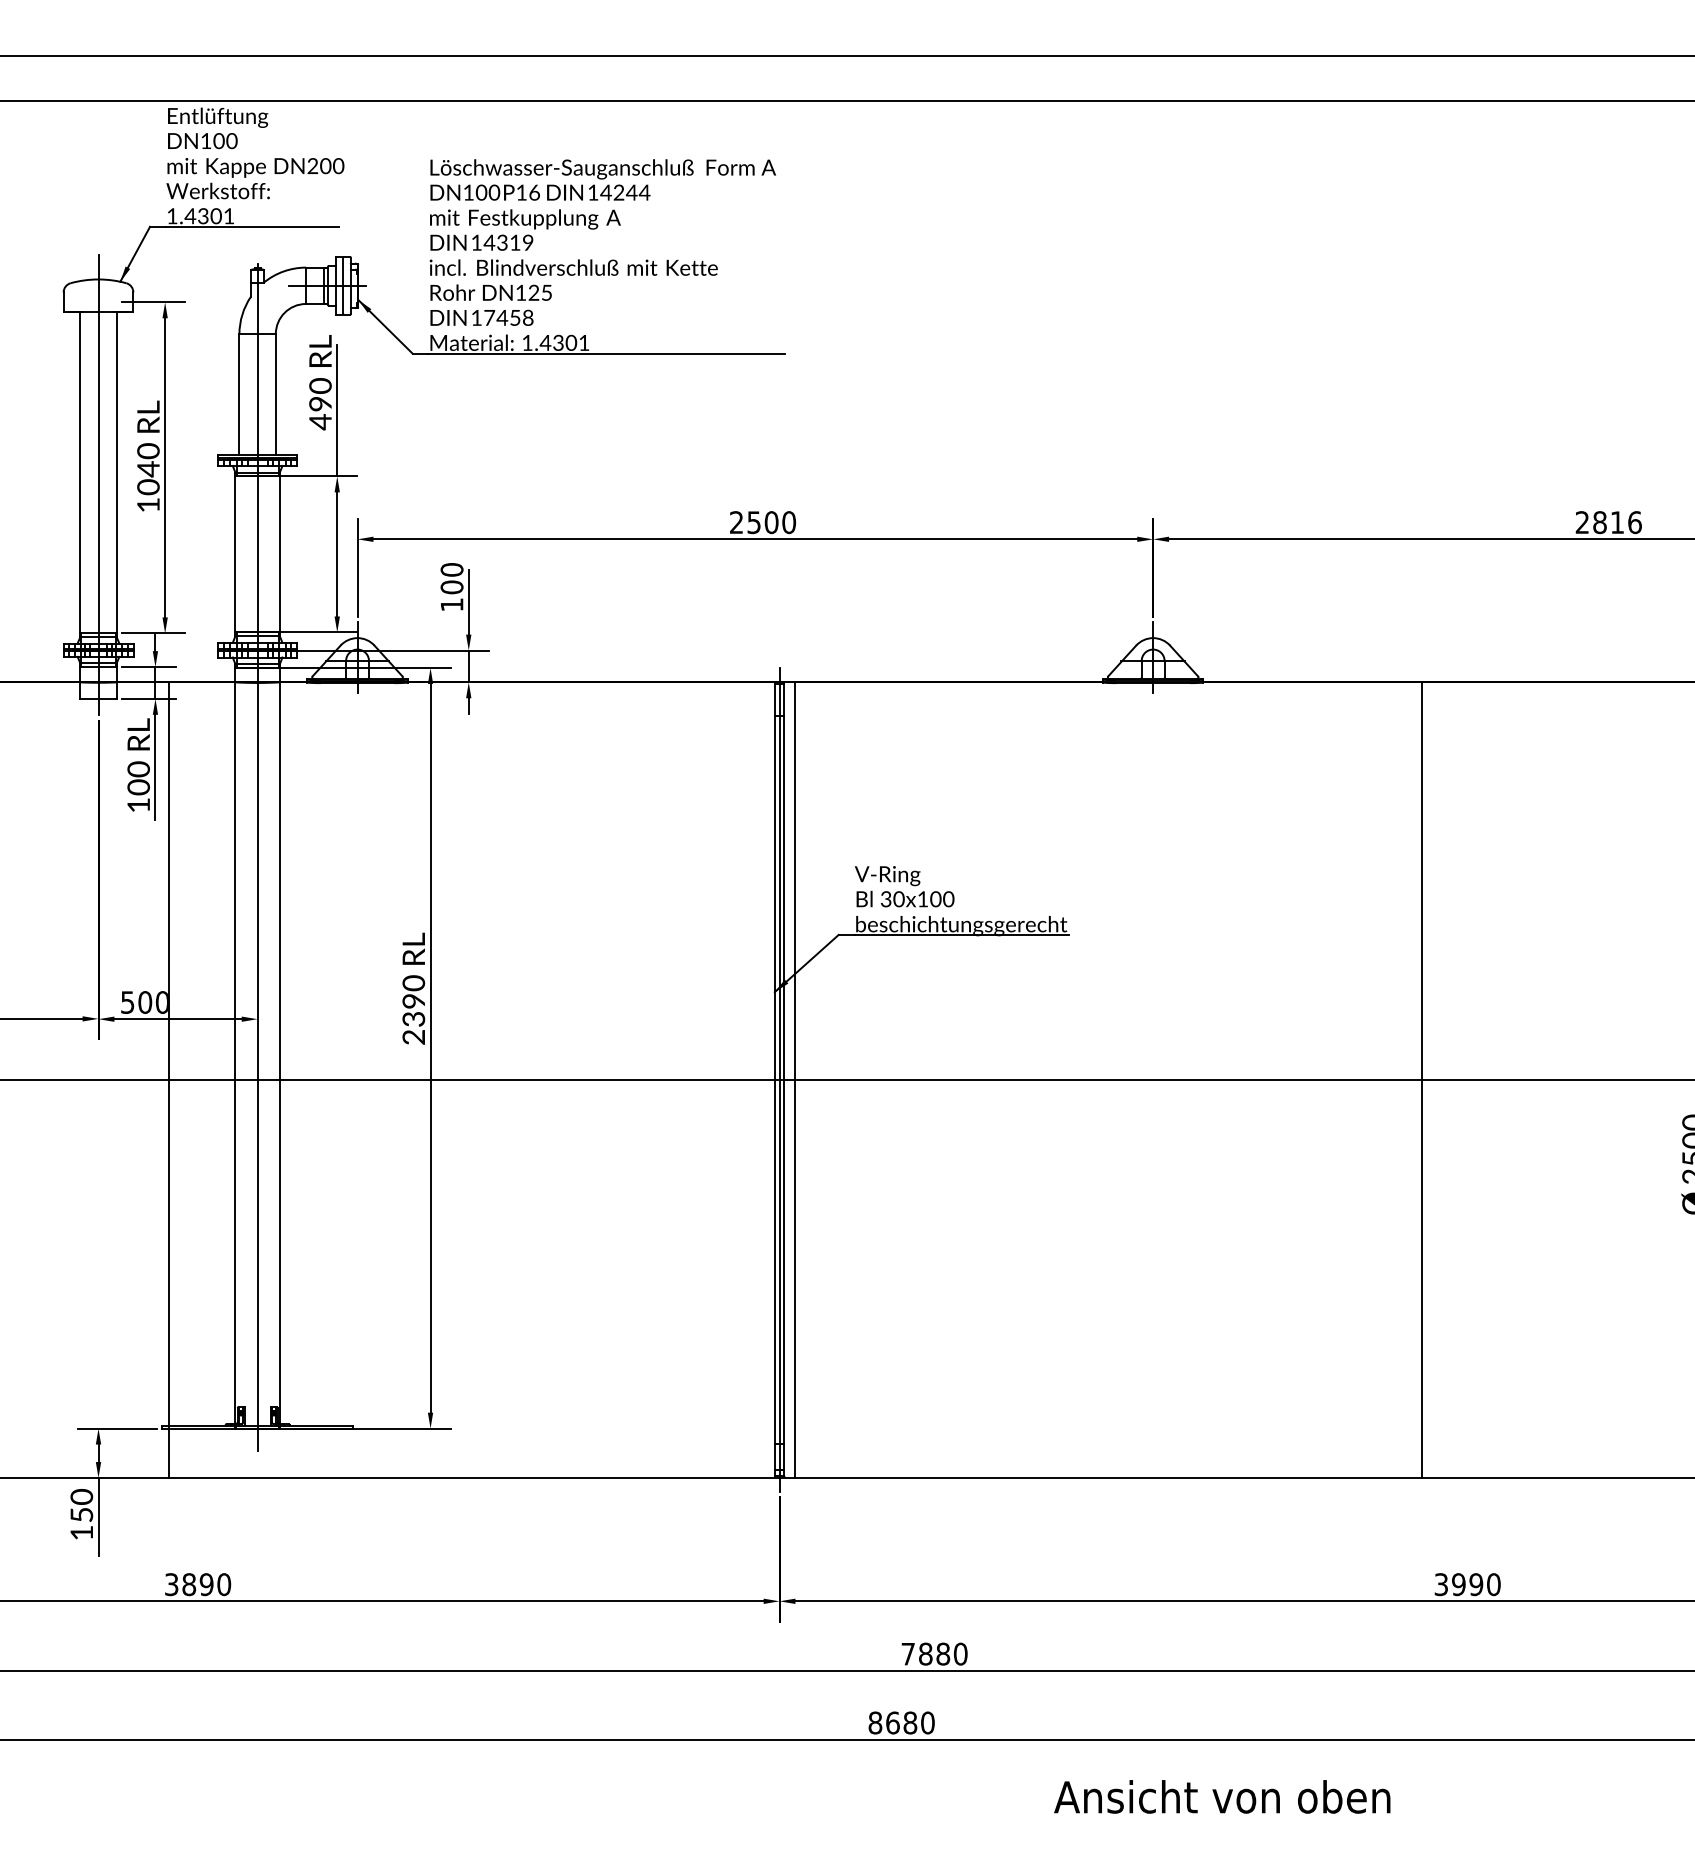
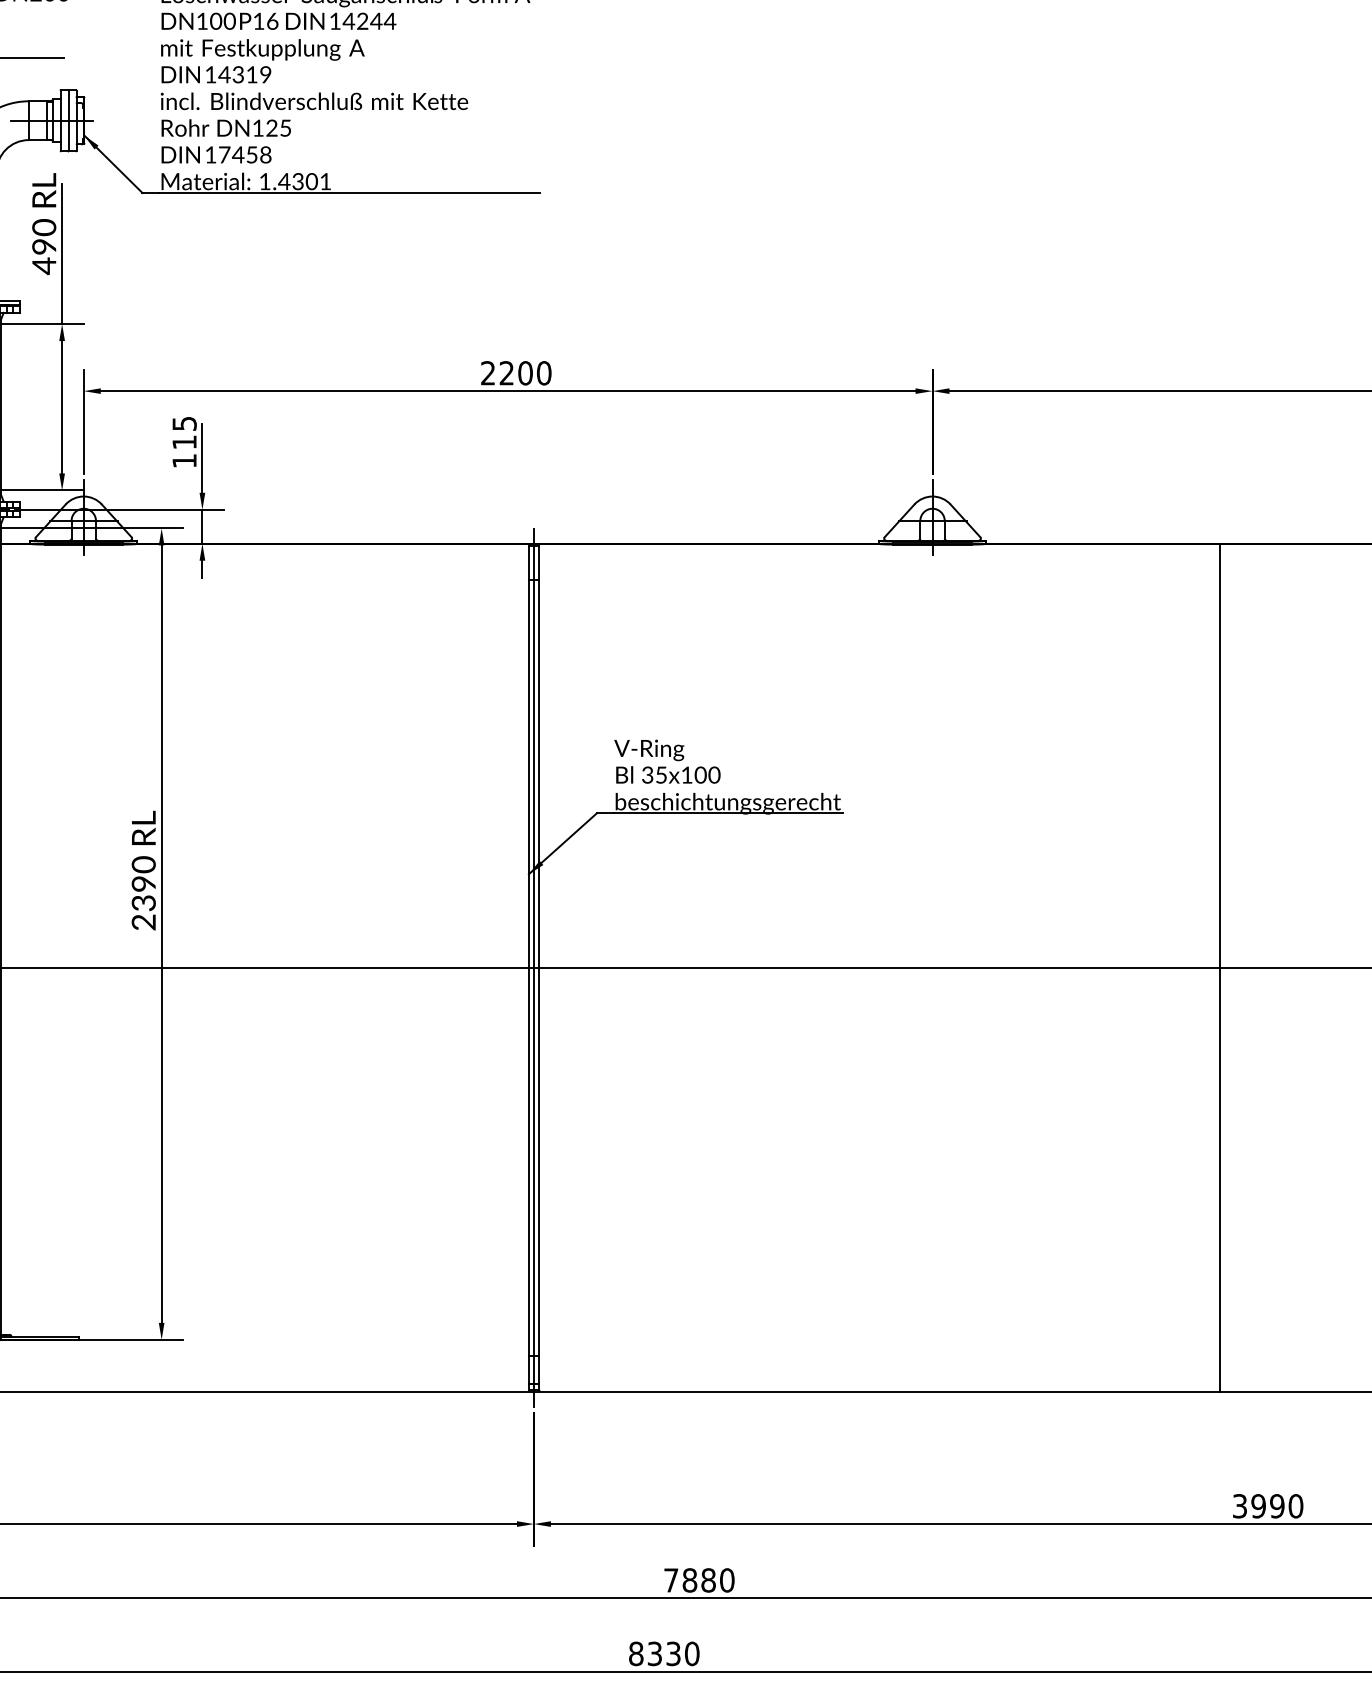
text: (753, 522) -> (506, 373), 2500 -> 2200
text: (451, 578) -> (184, 432), 100 -> 115
text: (898, 899) -> (660, 775), 30x100 -> 35x100
line: (795, 1079) -> (550, 967), removed
text: (901, 1722) -> (664, 1653), 8680 -> 8330

